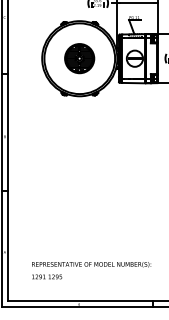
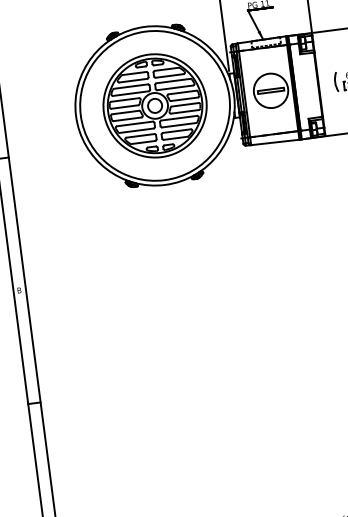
part: (79, 58) -> (154, 105), size x1.67

